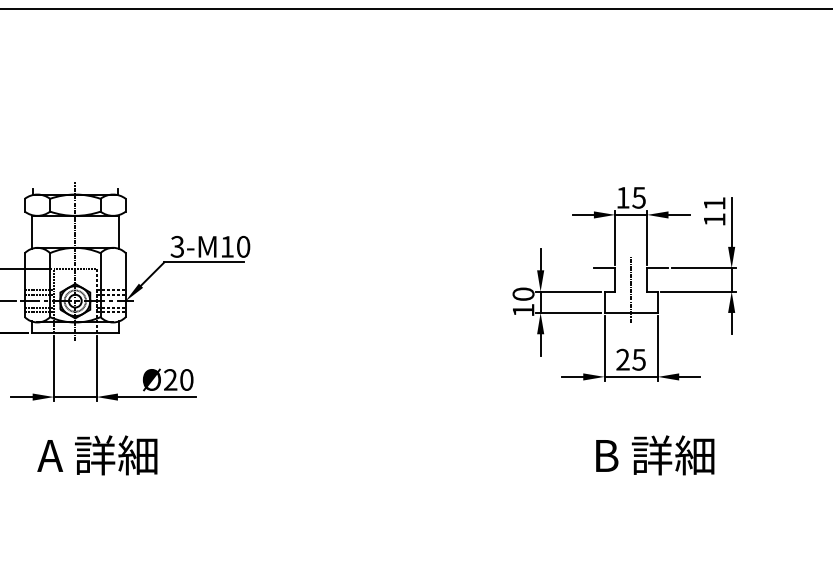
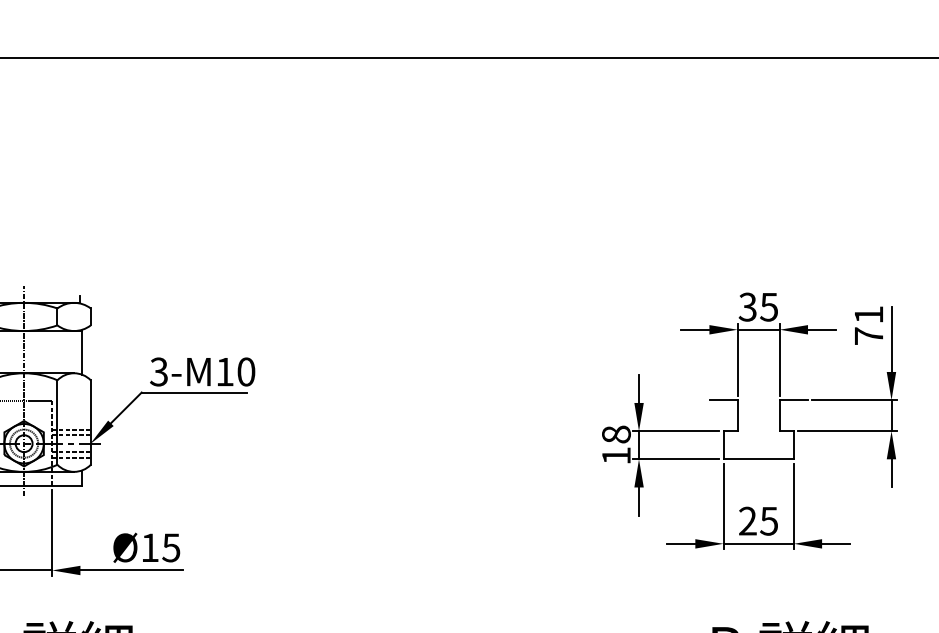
text: (622, 197) -> (747, 306), 15 -> 35
text: (714, 219) -> (868, 335), 11 -> 71
line: (631, 289) -> (759, 428), removed
text: (523, 293) -> (616, 433), 10 -> 18
text: (178, 379) -> (160, 547), Ø20 -> Ø15

